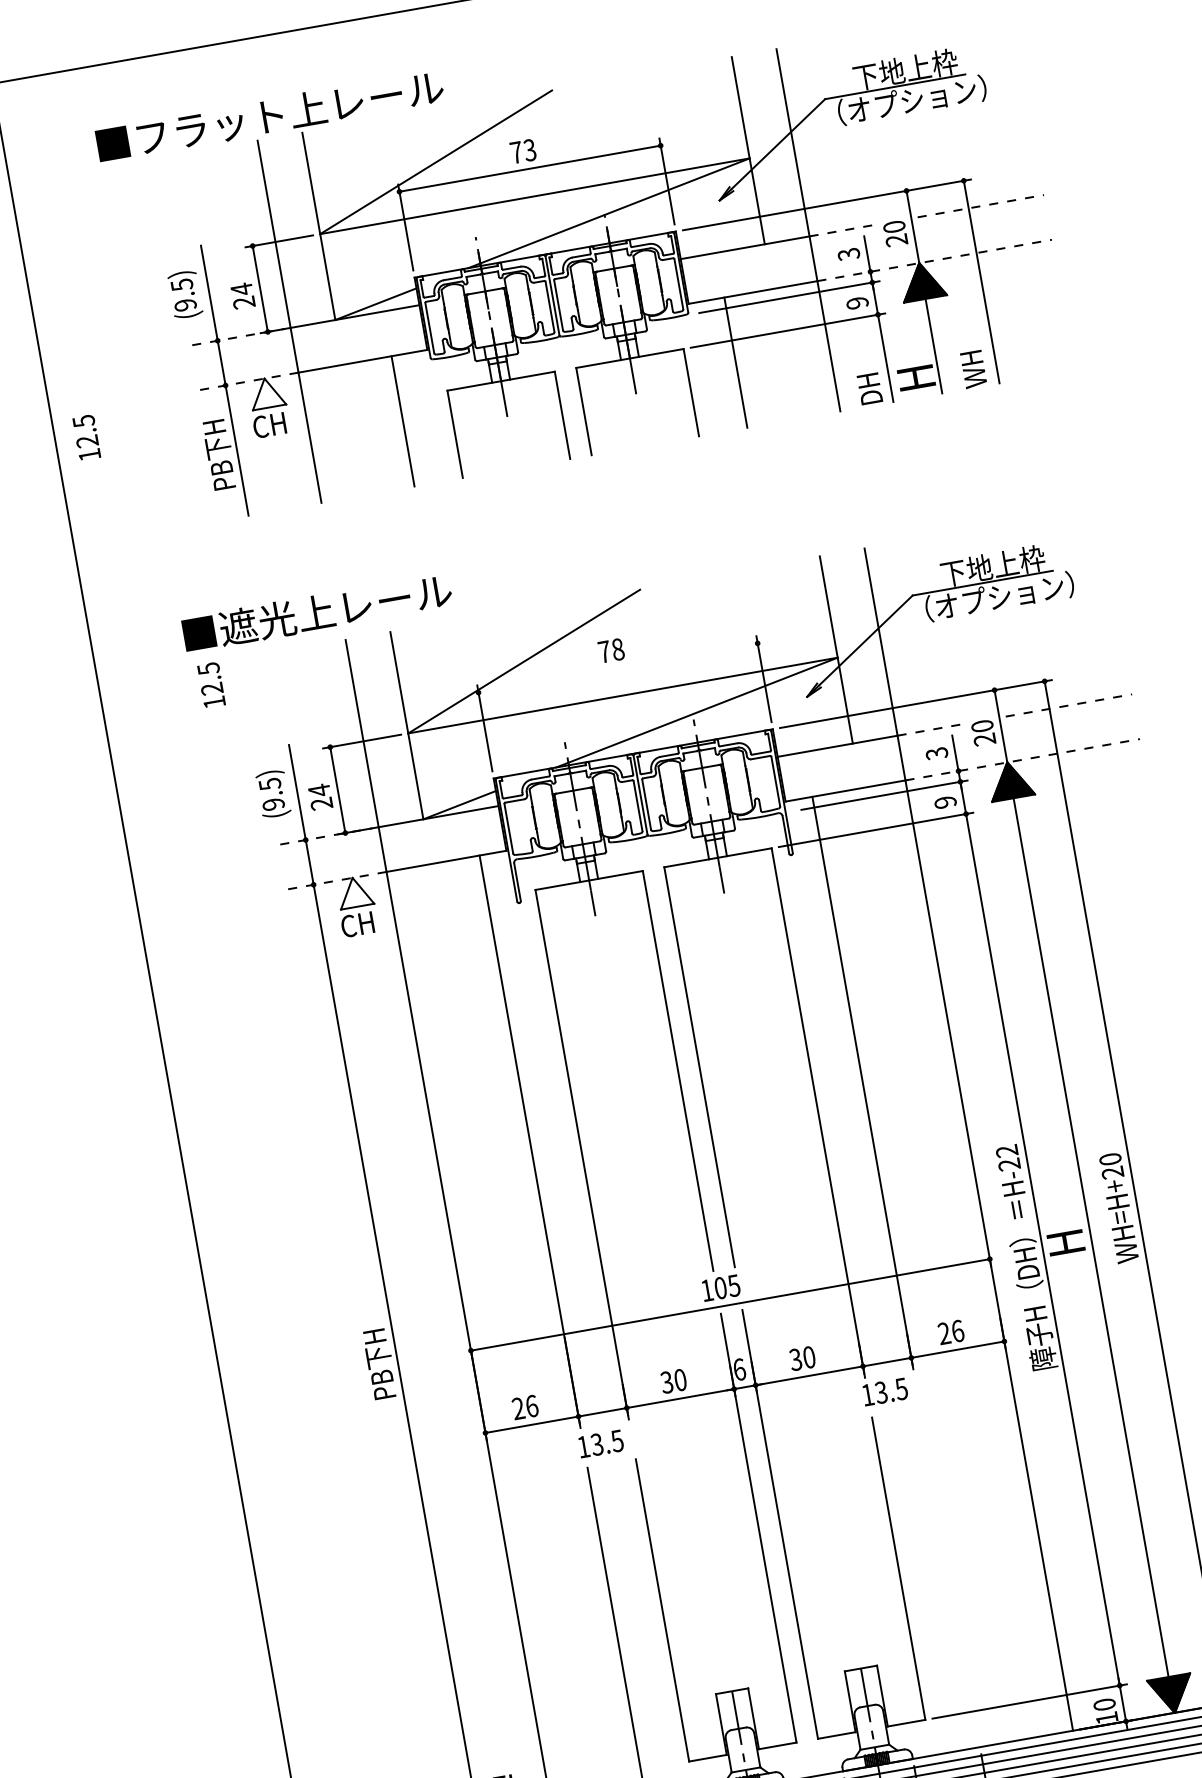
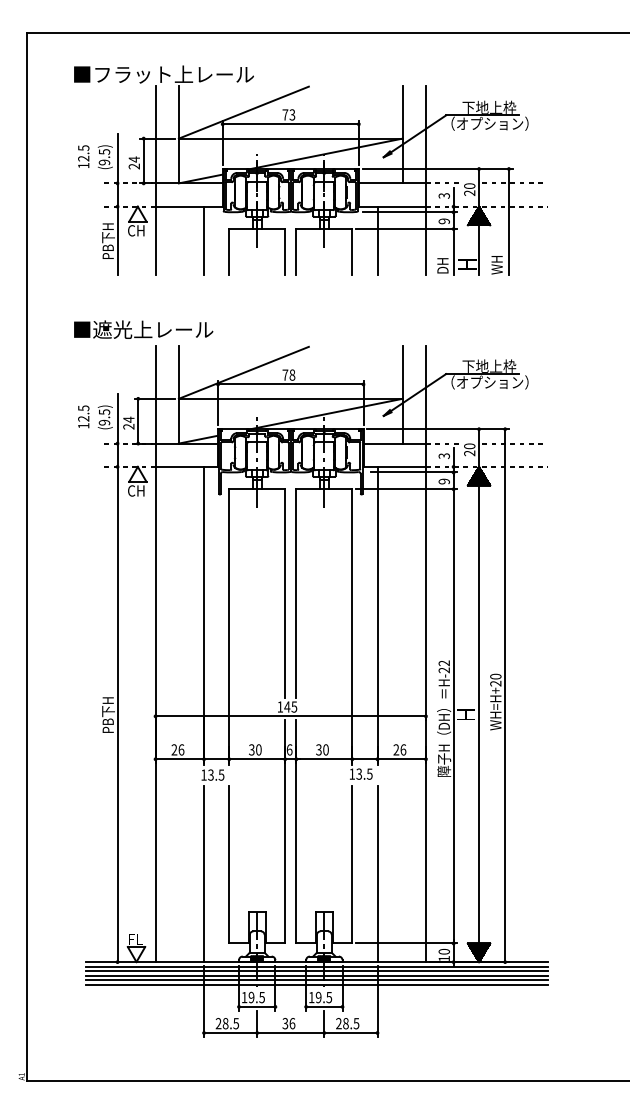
text: (86, 437) -> (83, 156), moved
line: (617, 668) -> (290, 384), added
text: (210, 684) -> (83, 416), moved
text: (720, 1287) -> (287, 706), 105 -> 145
line: (949, 1577) -> (377, 873), added

